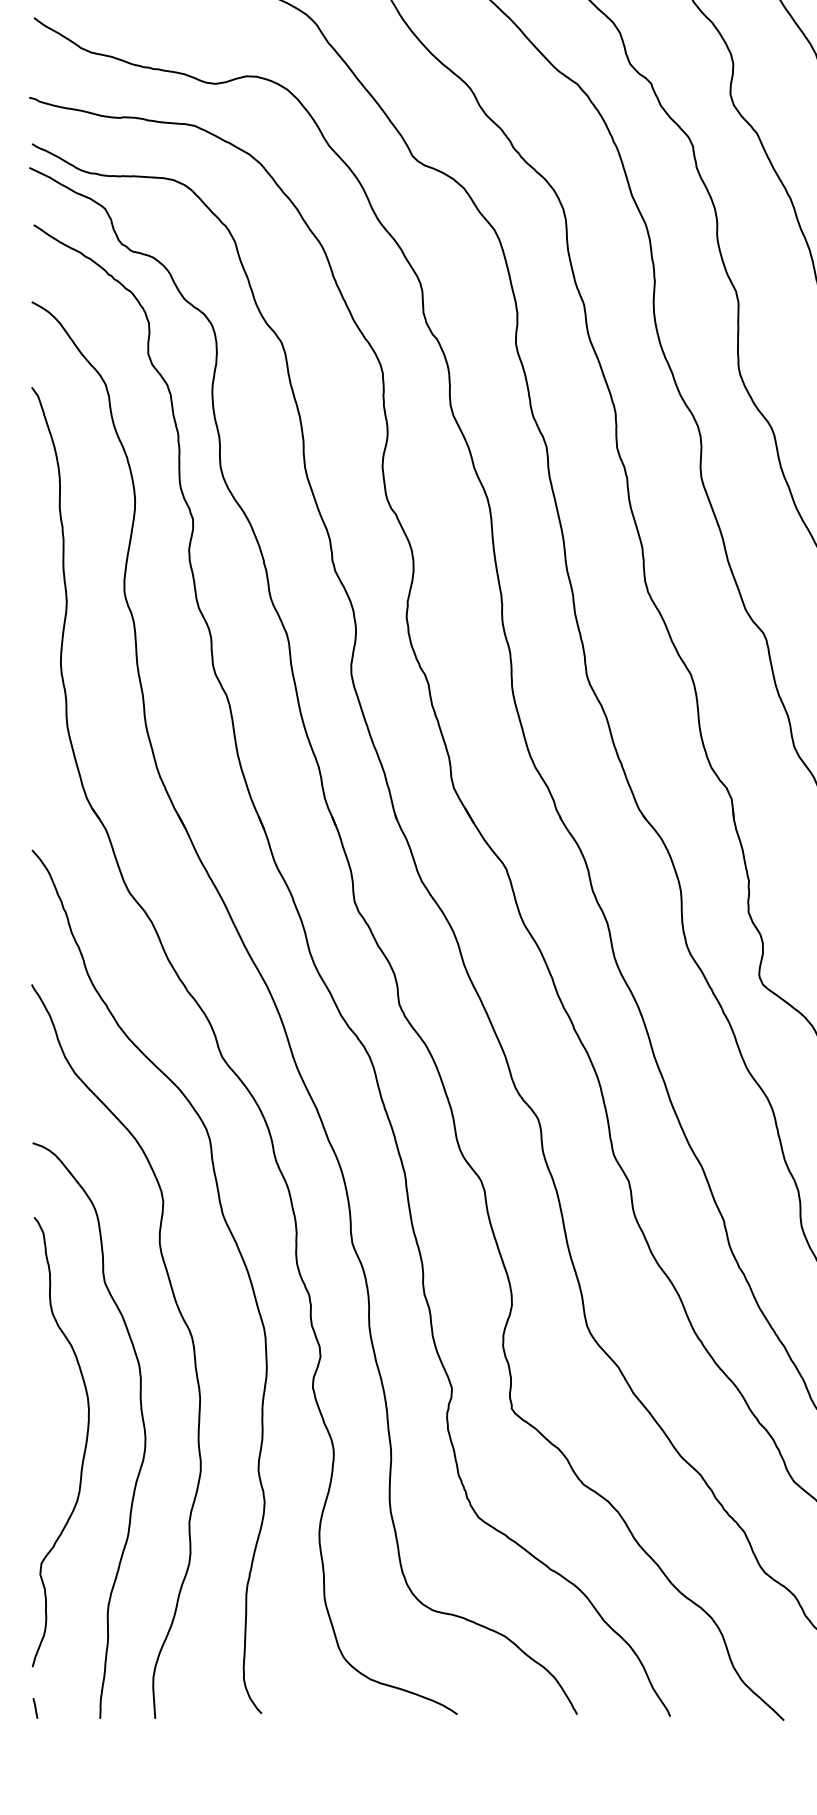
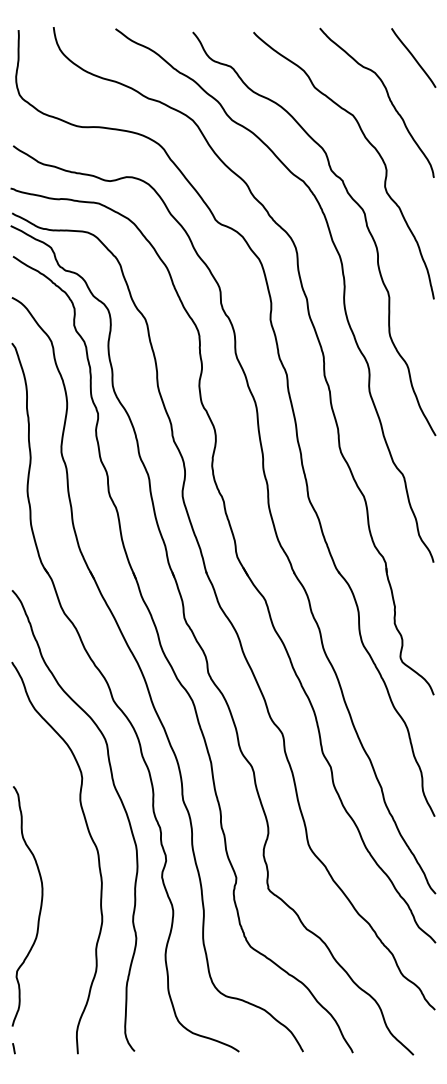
curve: (141, 1423) -> (70, 896), removed

